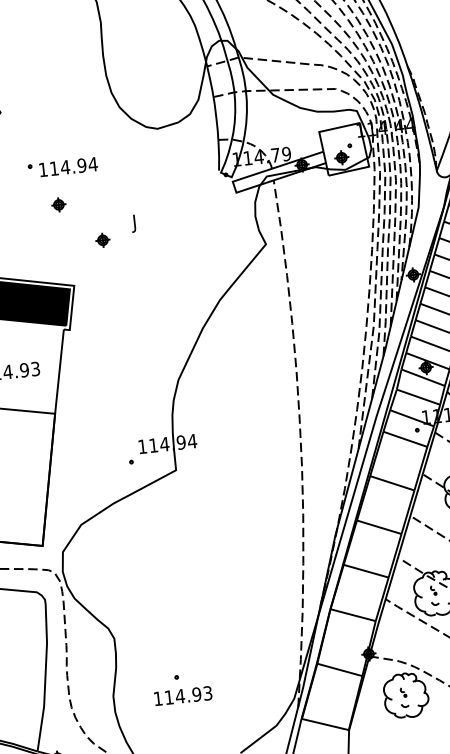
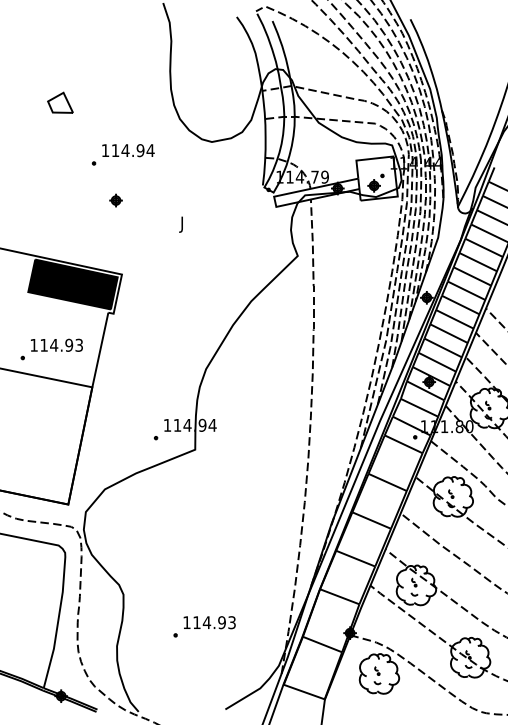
text: (68, 166) -> (128, 150), moved
part: (102, 240) -> (151, 236), removed
text: (183, 695) -> (209, 622), moved

